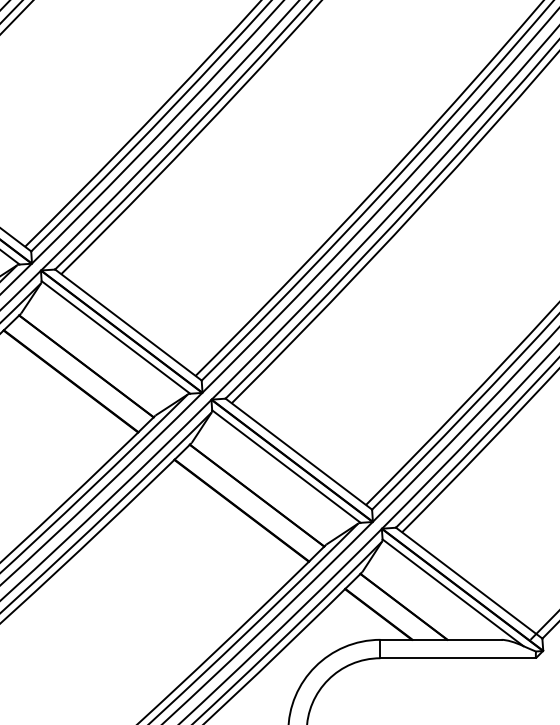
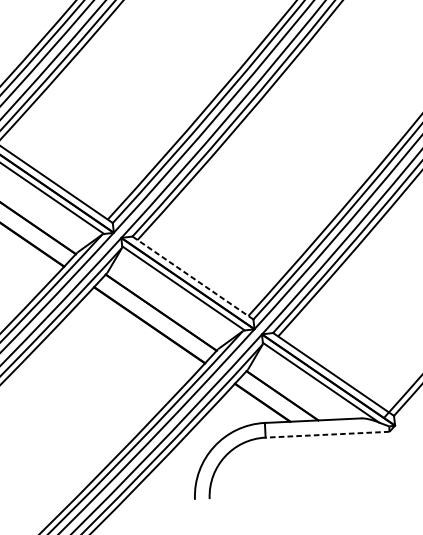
line: (298, 454) -> (192, 278), solid -> dashed
line: (458, 658) -> (327, 434), solid -> dashed

